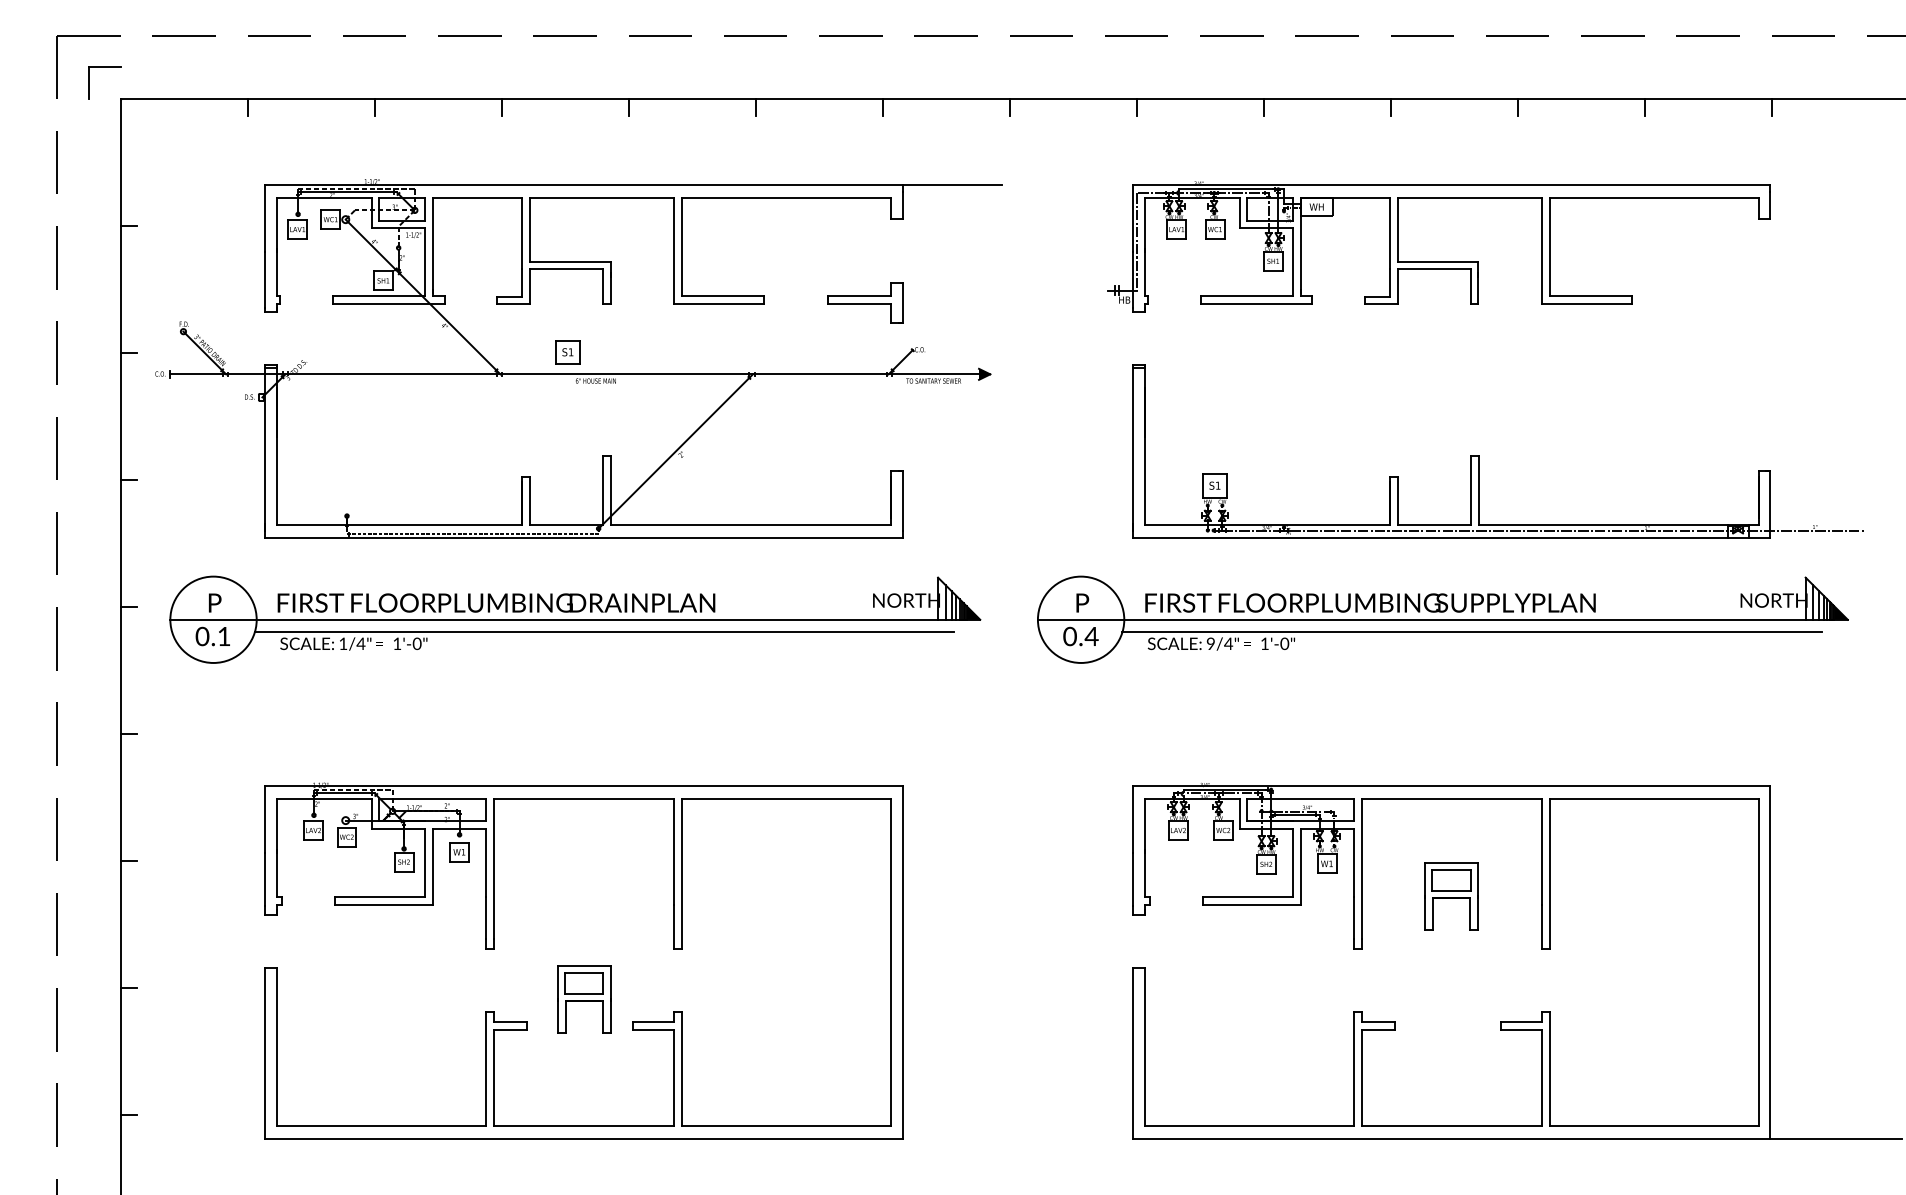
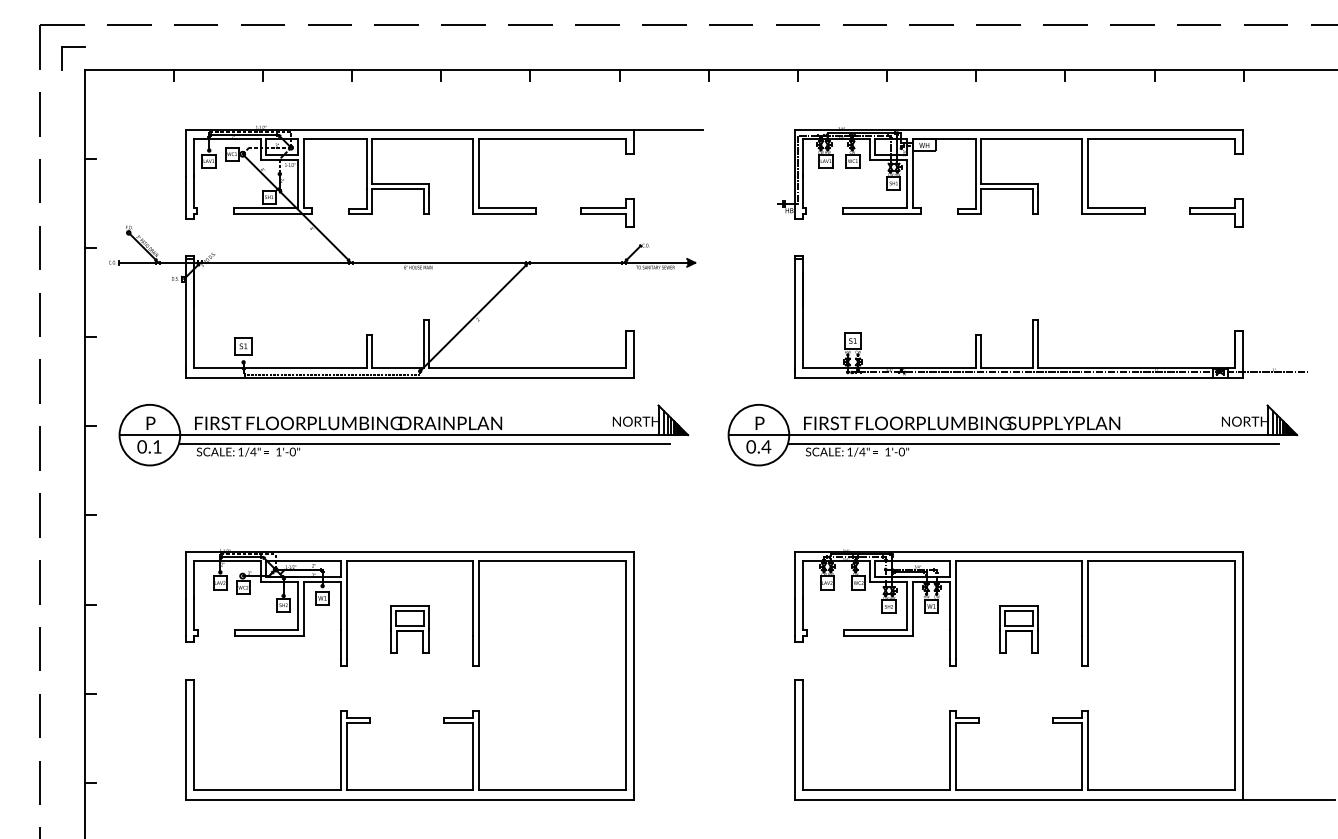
part: (1732, 302) -> (1216, 212), added
part: (567, 352) -> (243, 346), moved
text: (1210, 643) -> (849, 451), 9/4" -> 1/4"
part: (584, 999) -> (410, 629), moved

